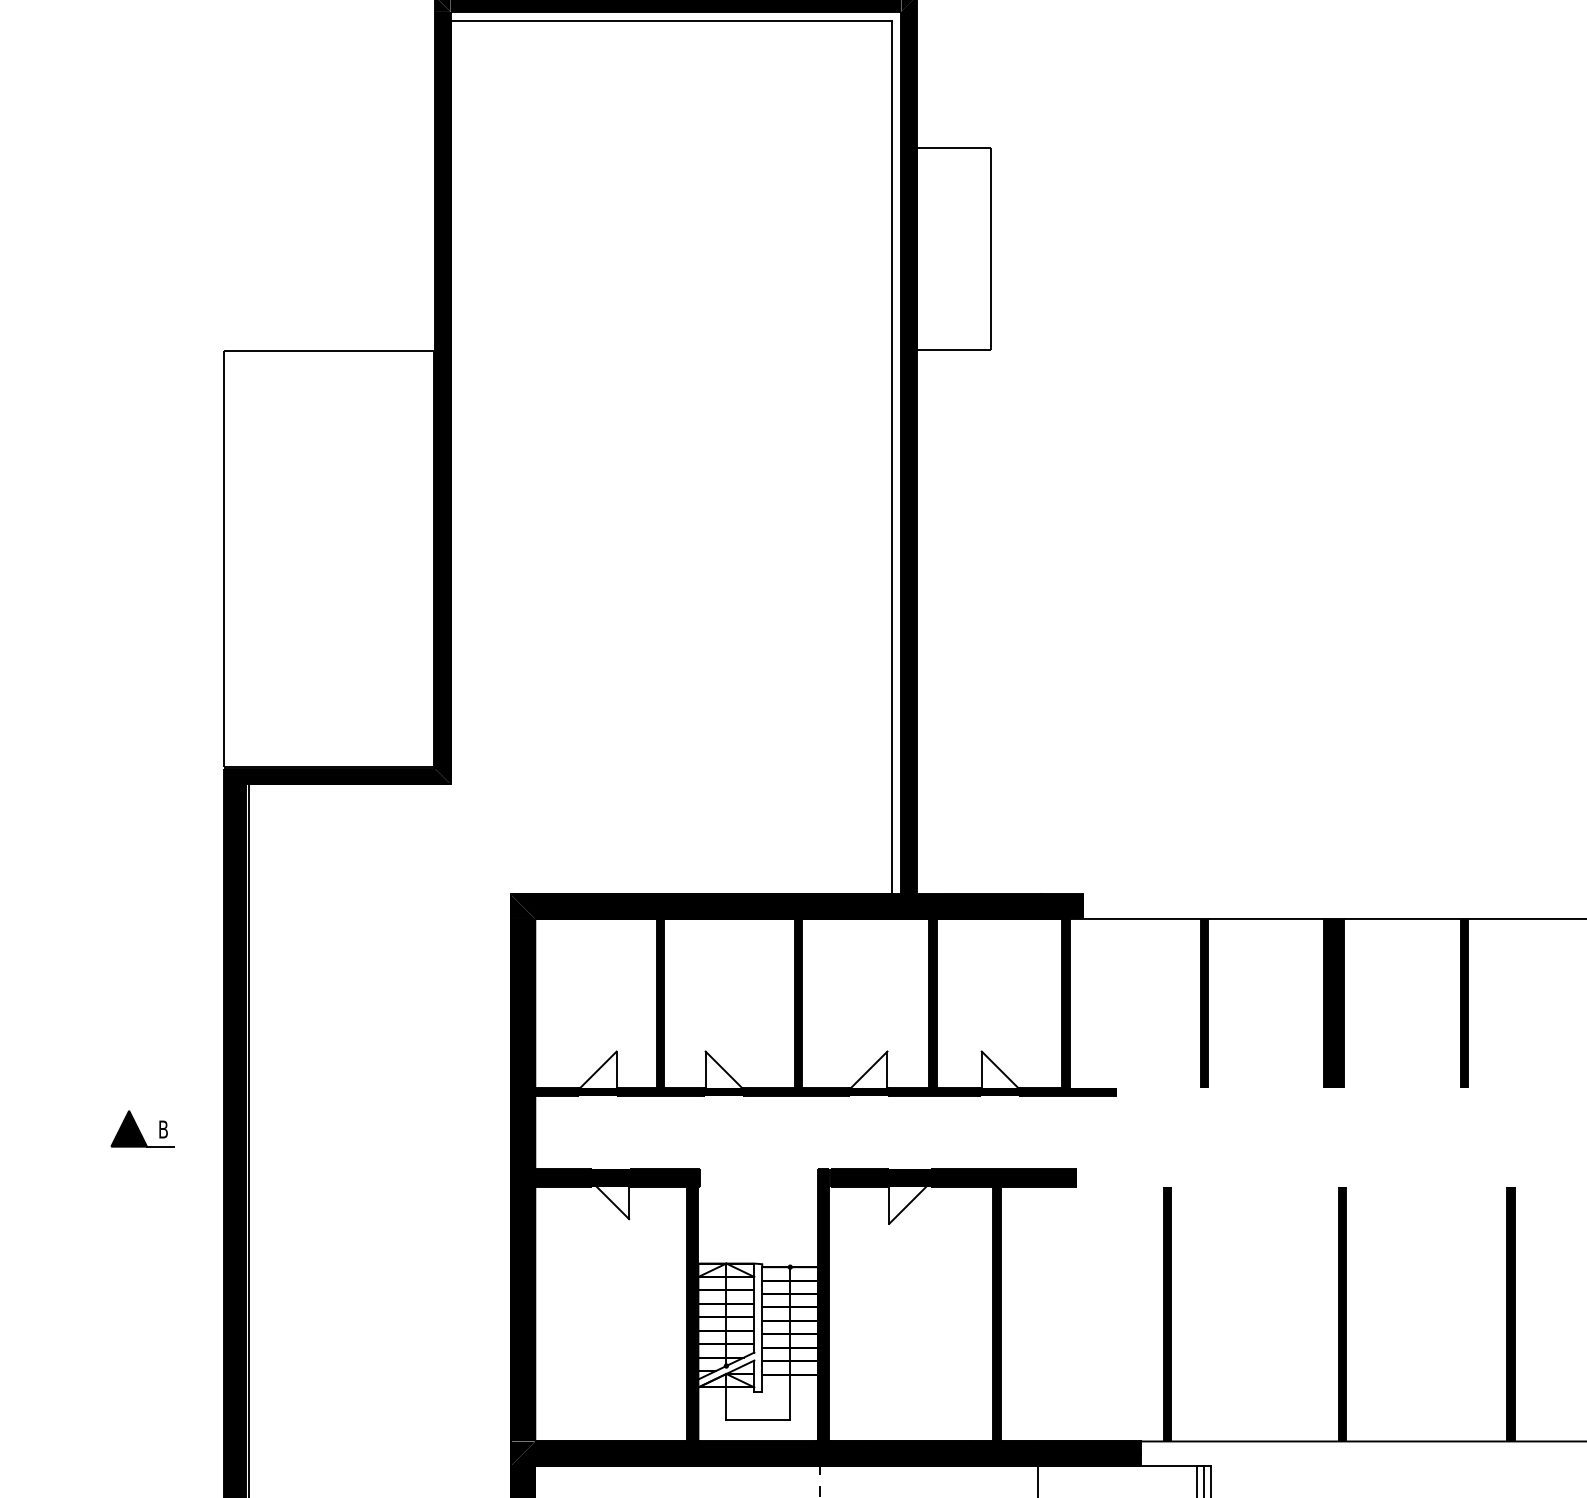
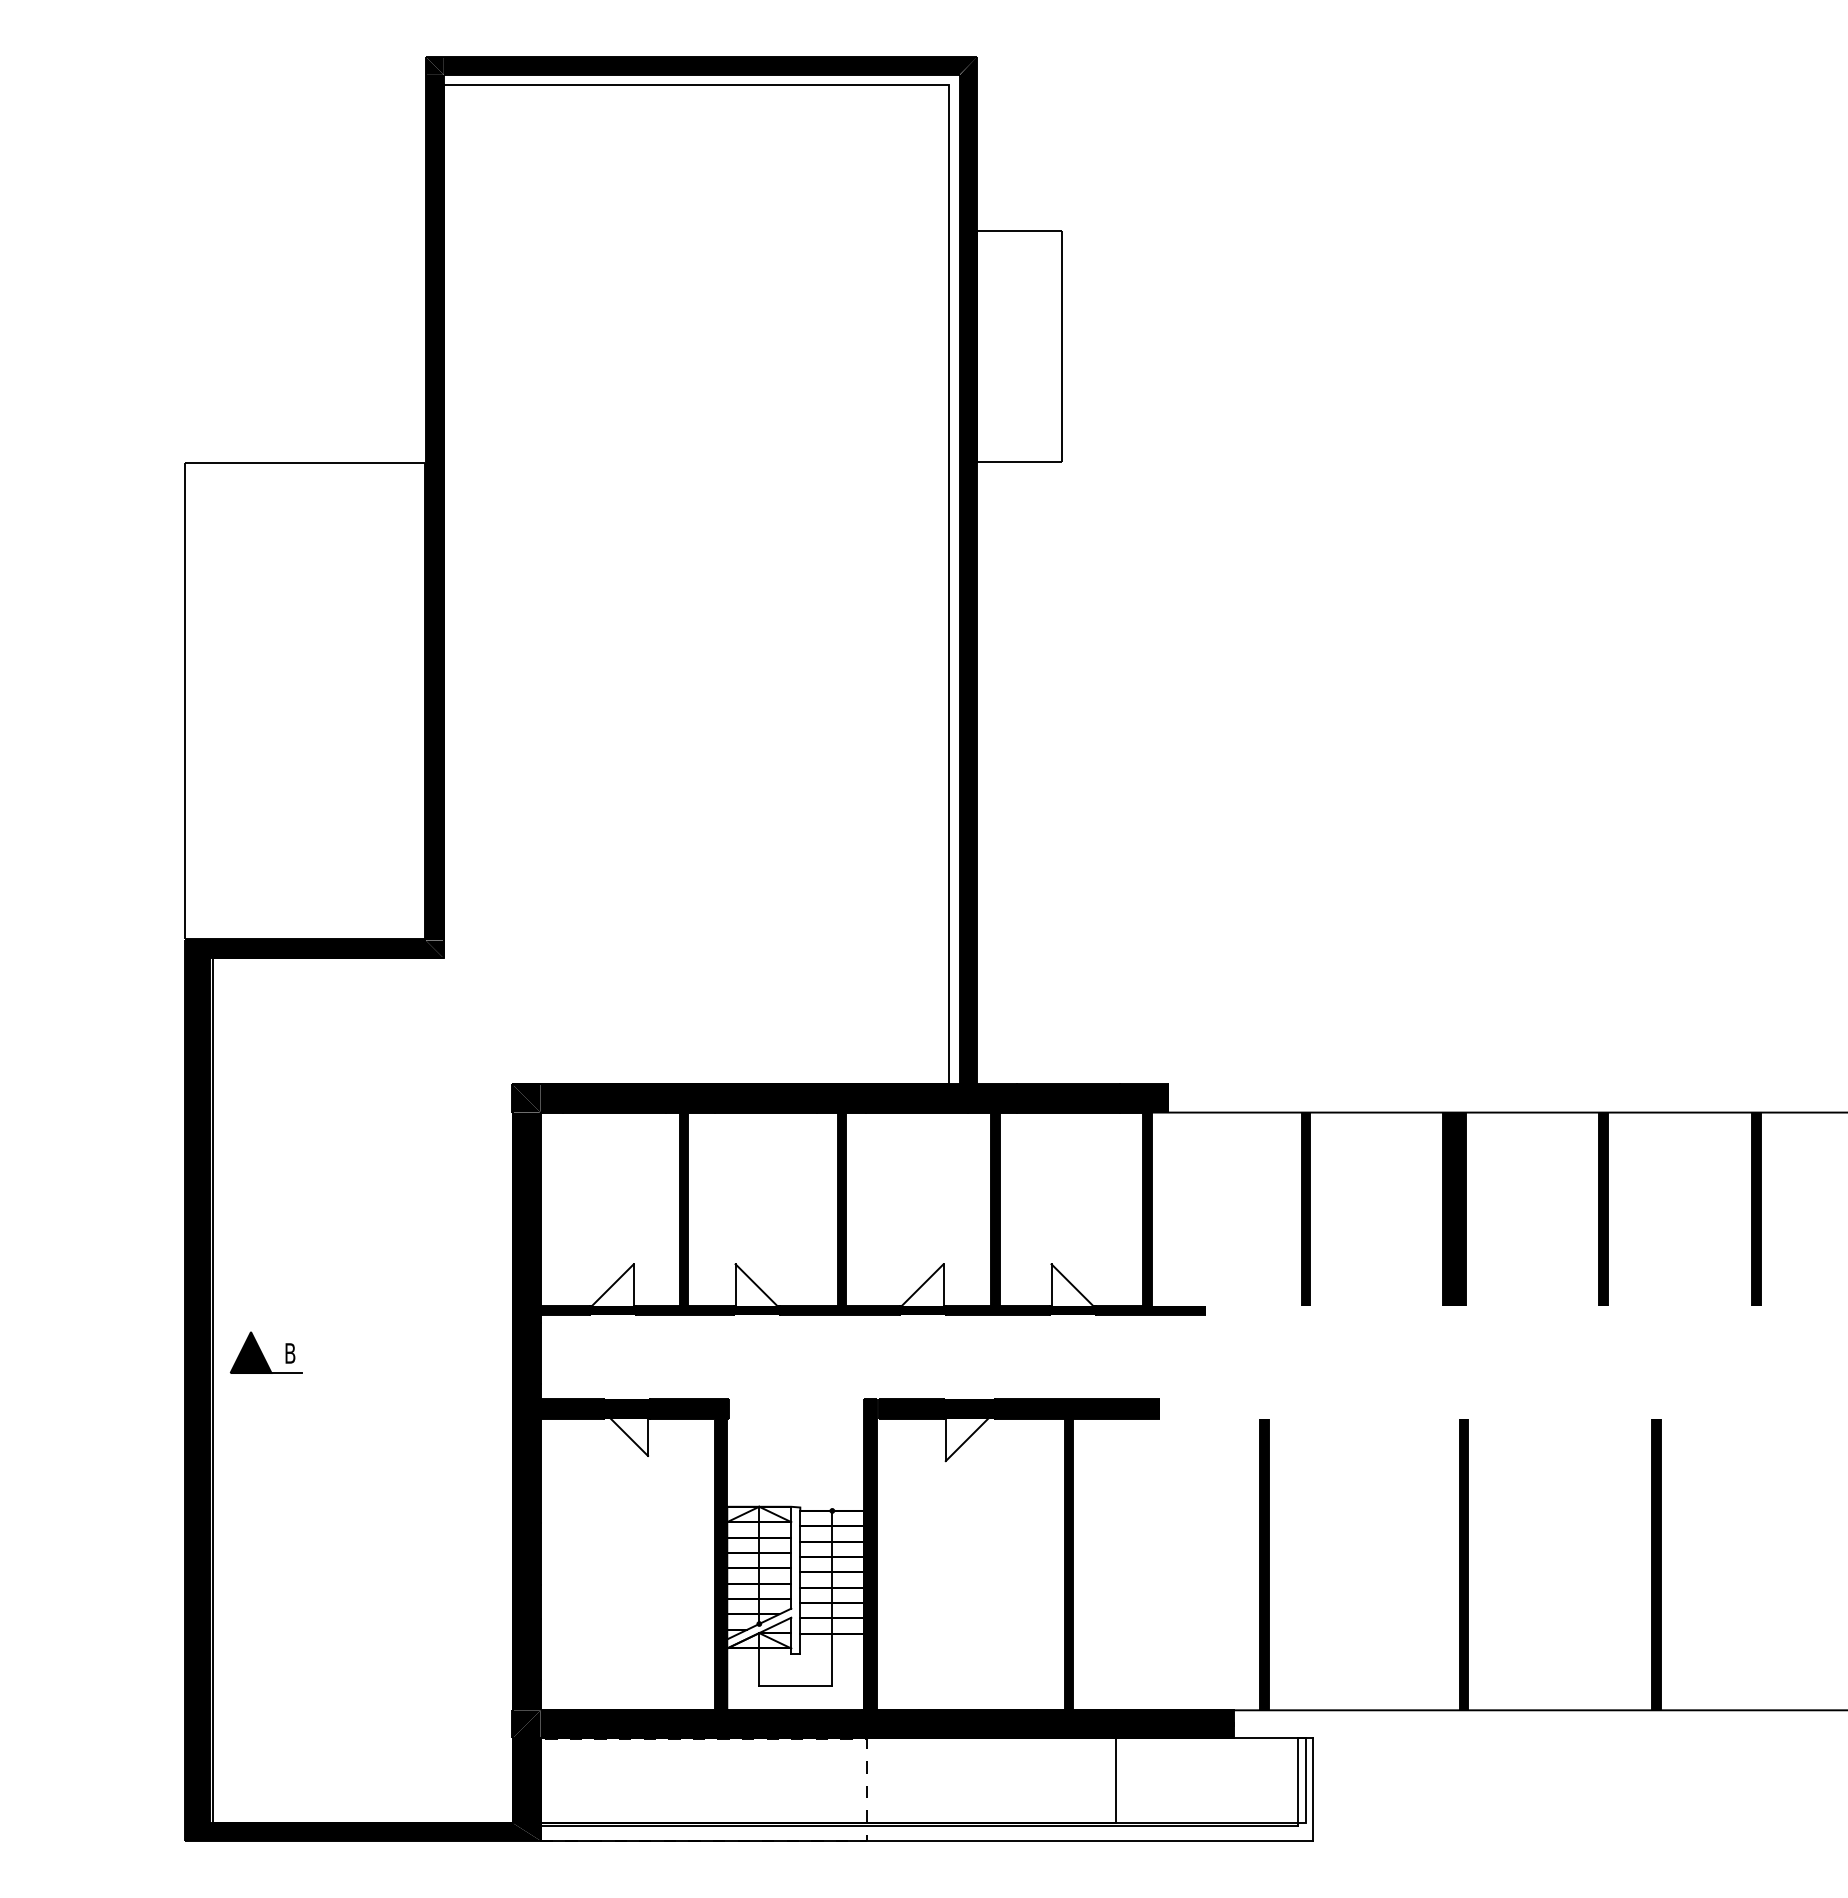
part: (141, 1128) -> (265, 1352), moved

